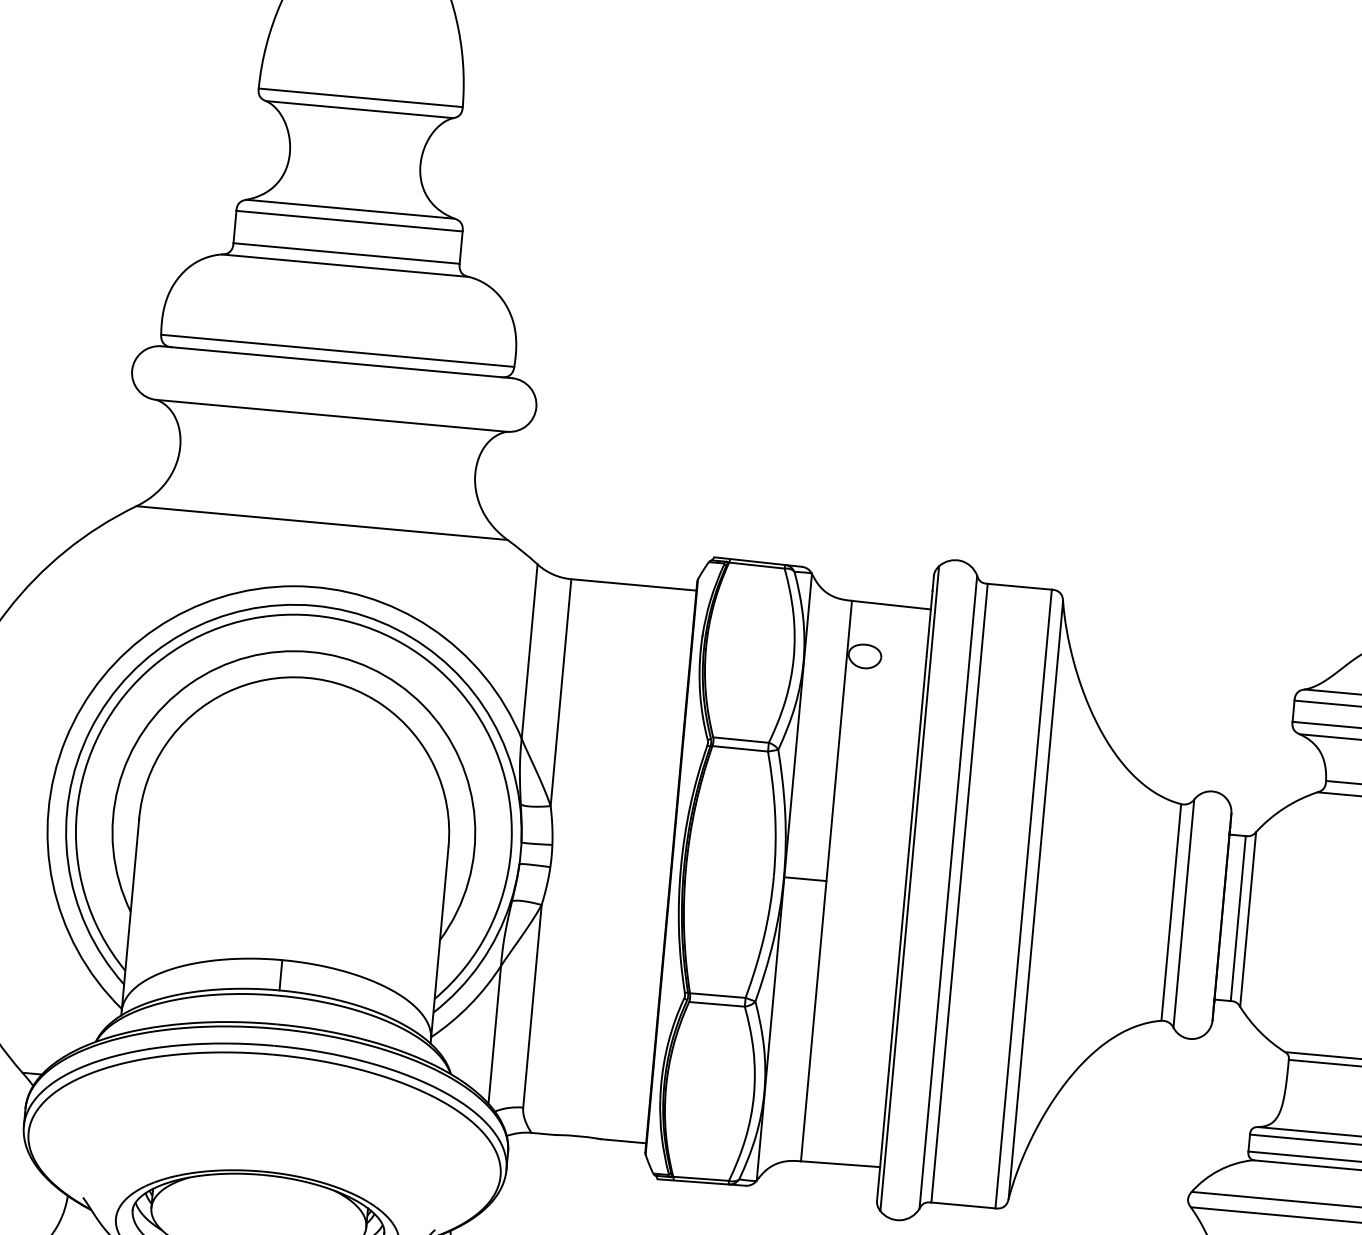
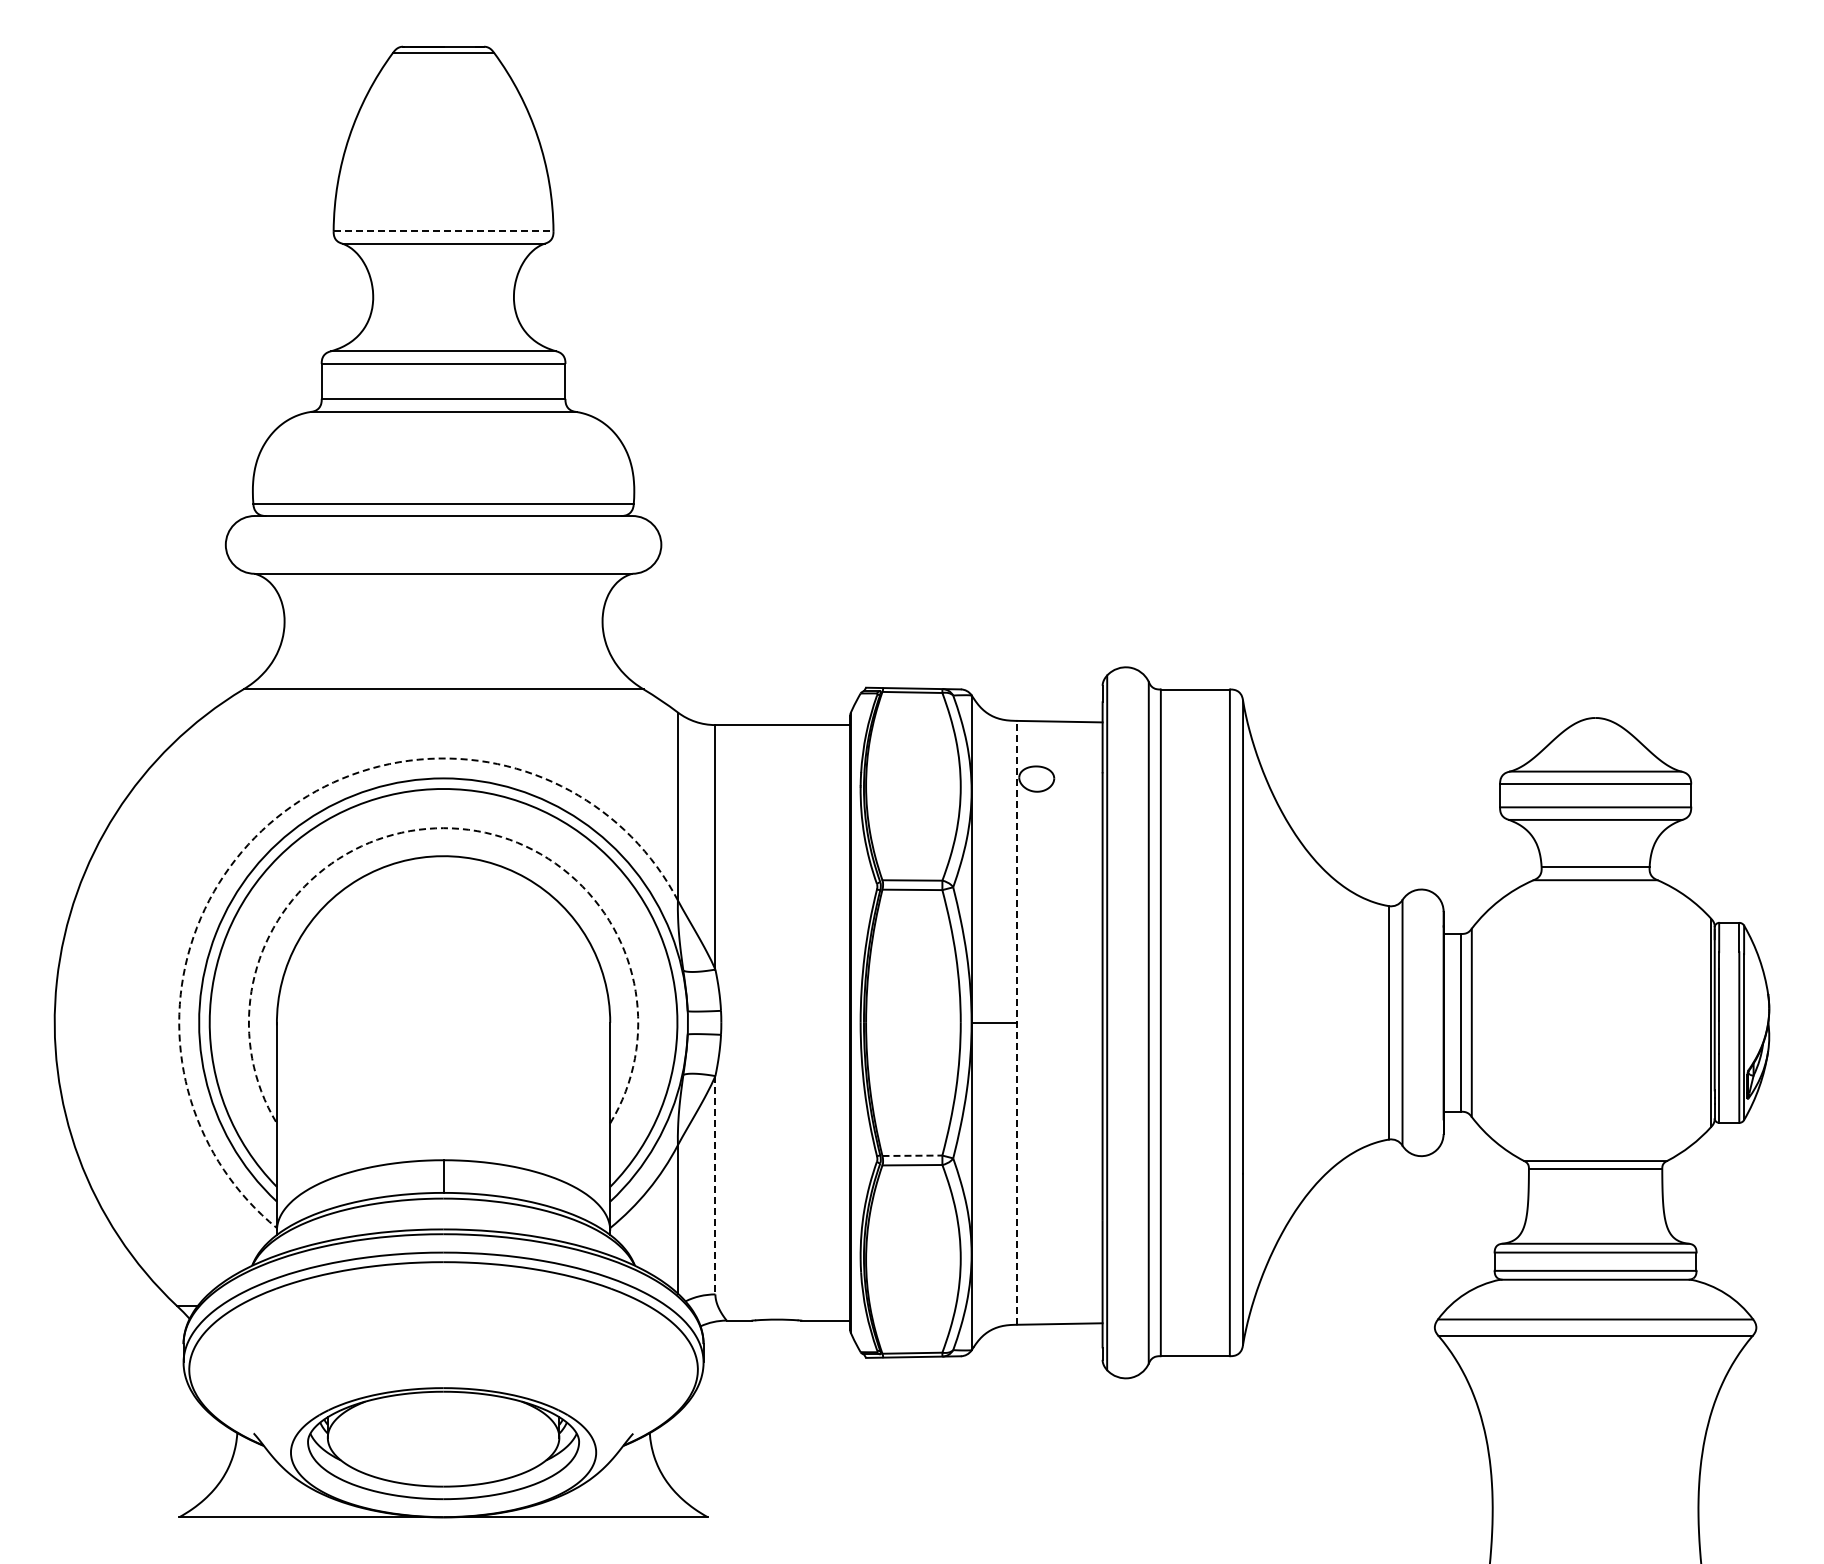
line: (360, 98) -> (443, 231), solid -> dashed
arc: (156, 628) -> (276, 818), solid -> dashed
arc: (310, 652) -> (443, 828), solid -> dashed
line: (826, 880) -> (1017, 1022), solid -> dashed
line: (717, 995) -> (912, 1155), solid -> dashed
line: (532, 1006) -> (715, 1185), solid -> dashed

